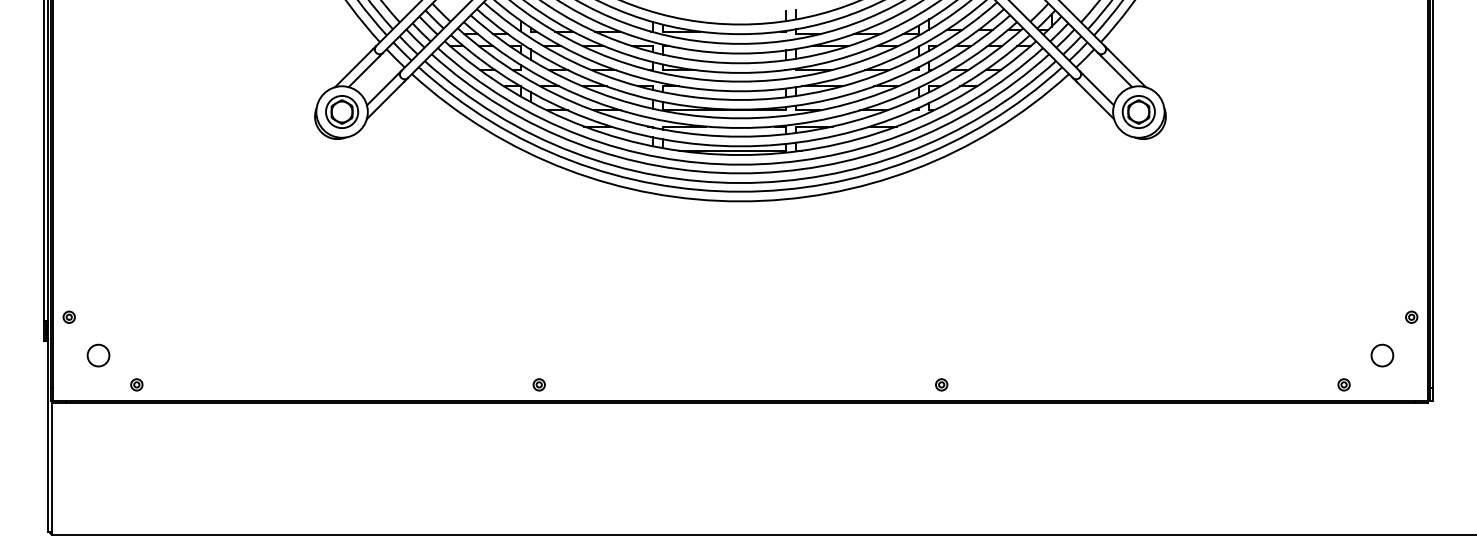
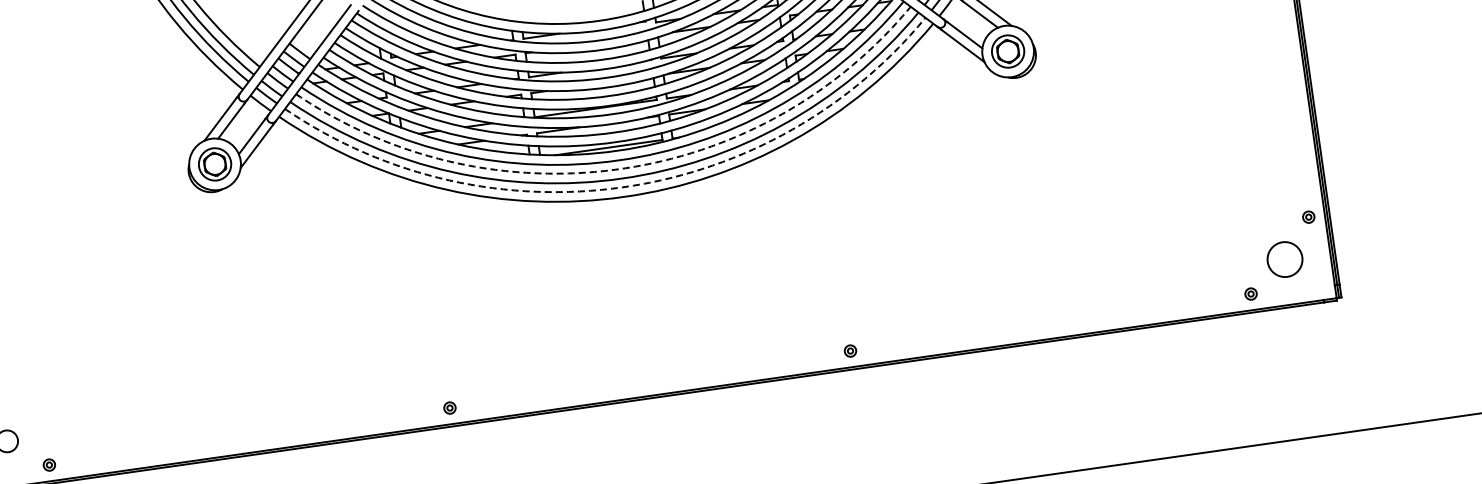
arc: (740, 173) -> (620, 169), solid -> dashed
arc: (740, 191) -> (622, 187), solid -> dashed
circle: (1382, 355) -> (1285, 259), size x1.6

